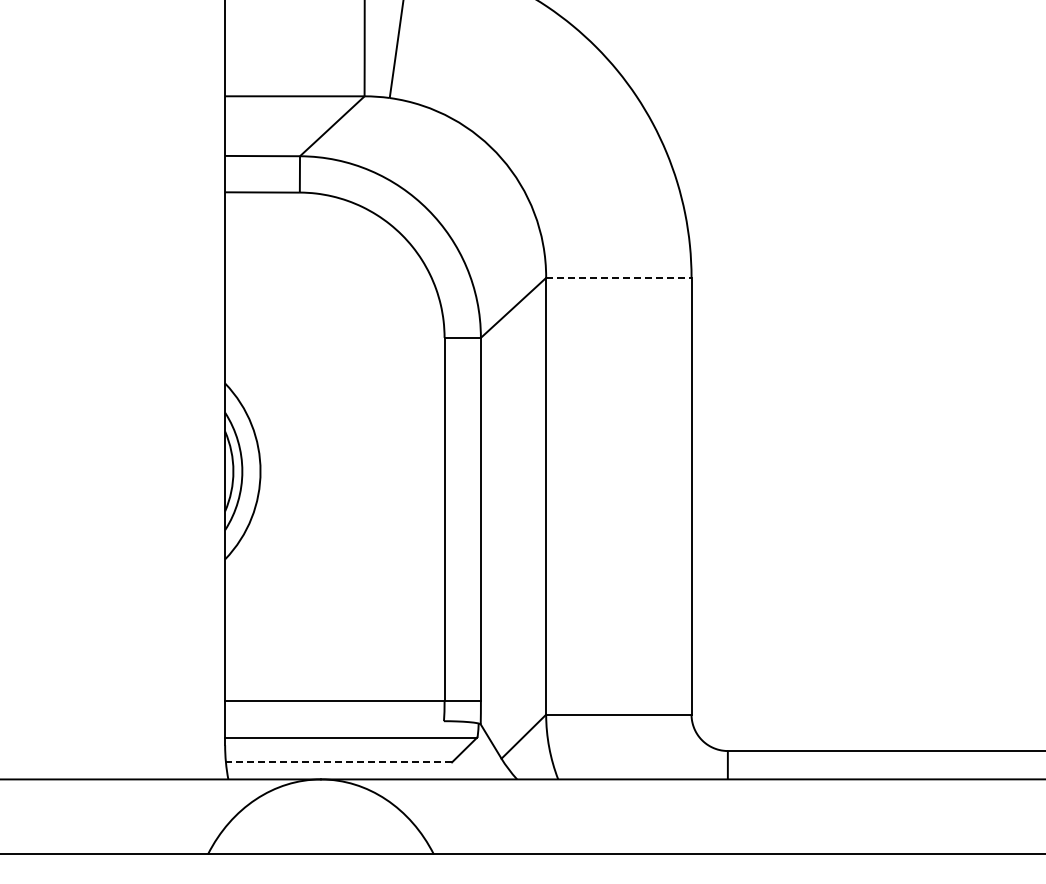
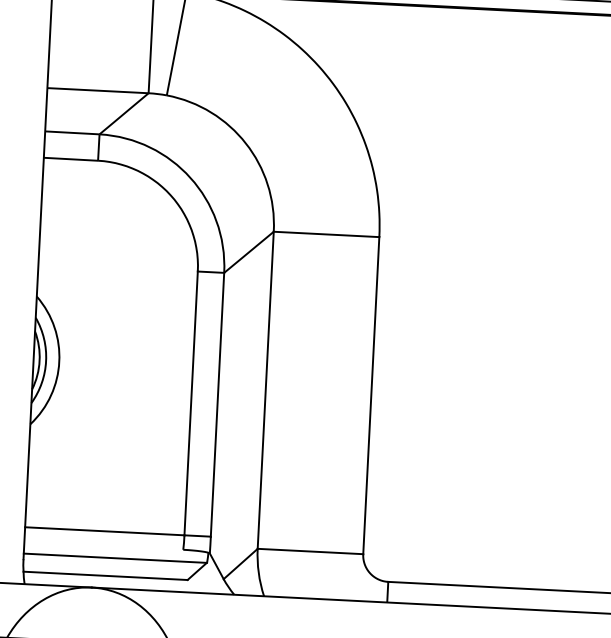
line: (618, 277) -> (326, 234), dashed -> solid
line: (338, 762) -> (105, 575), dashed -> solid

